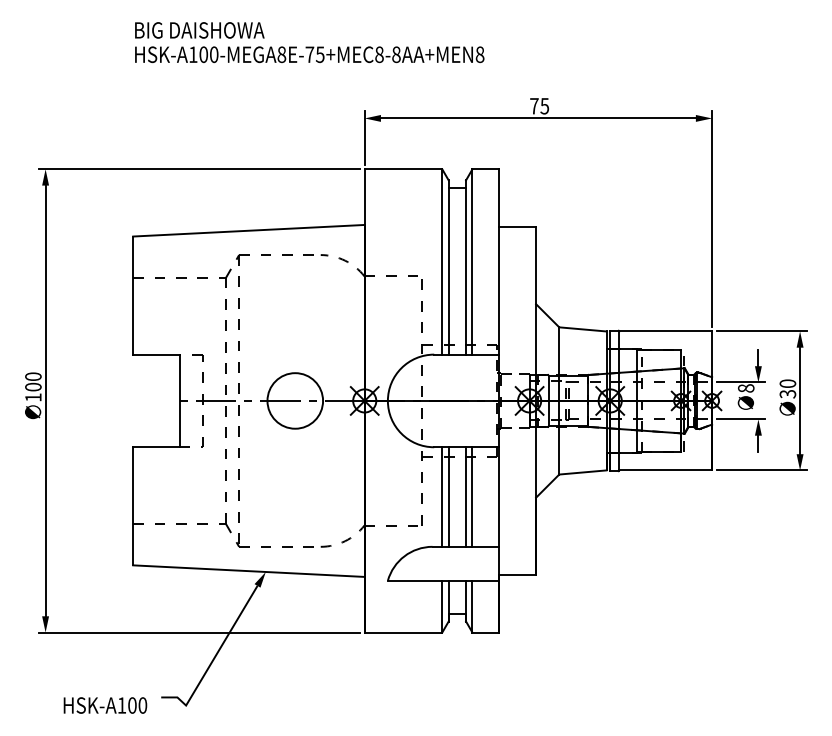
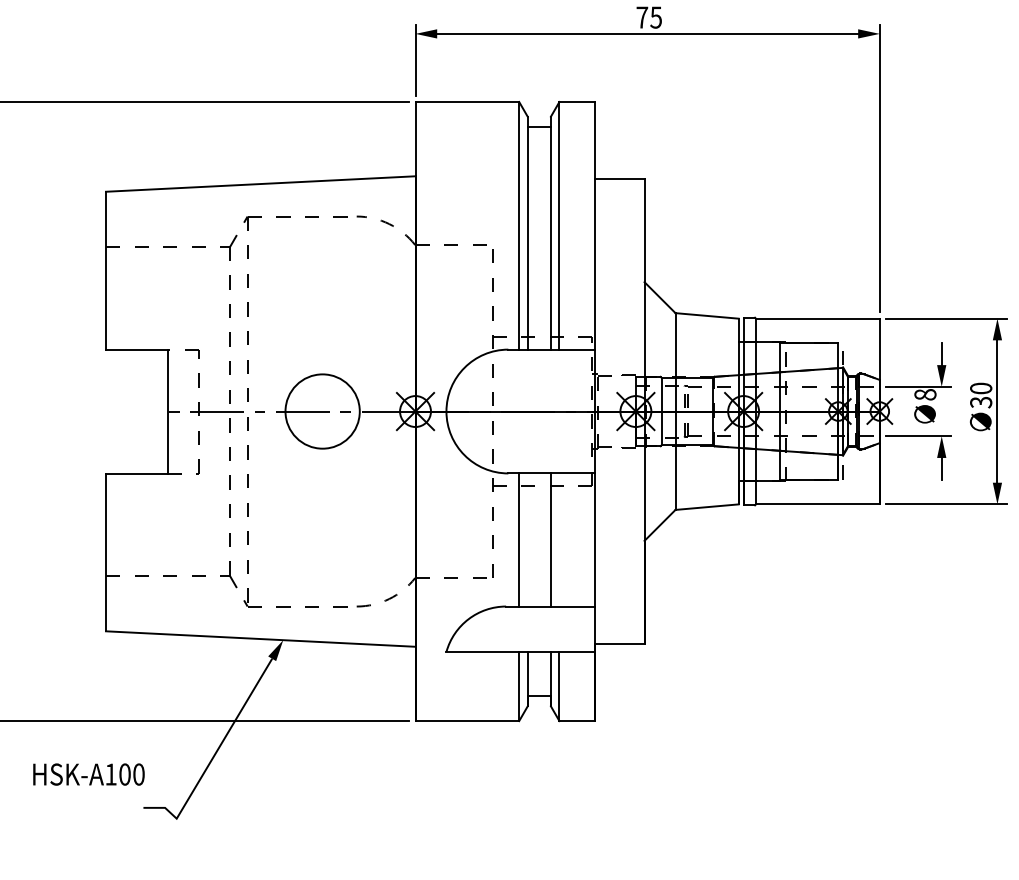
line: (448, 496) -> (527, 539), removed
line: (472, 496) -> (559, 539), removed
text: (105, 705) -> (89, 774), moved

